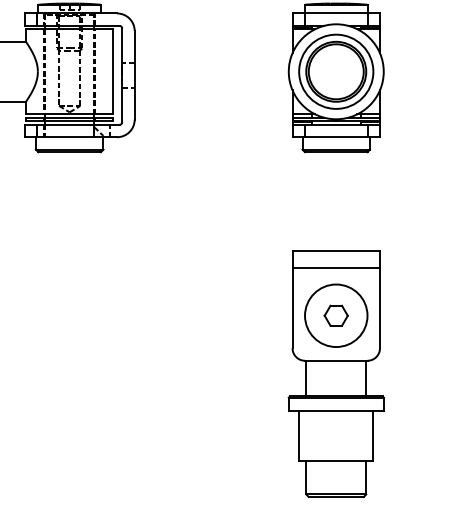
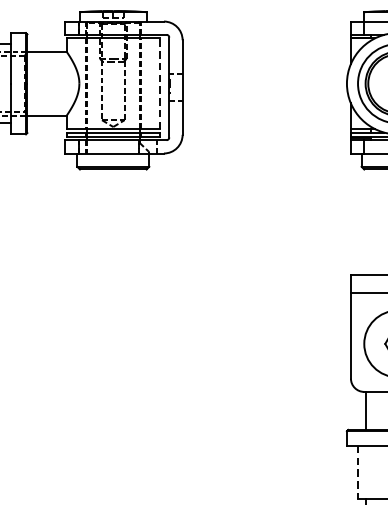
line: (113, 71) -> (160, 83), solid -> dashed
line: (299, 436) -> (358, 472), solid -> dashed

